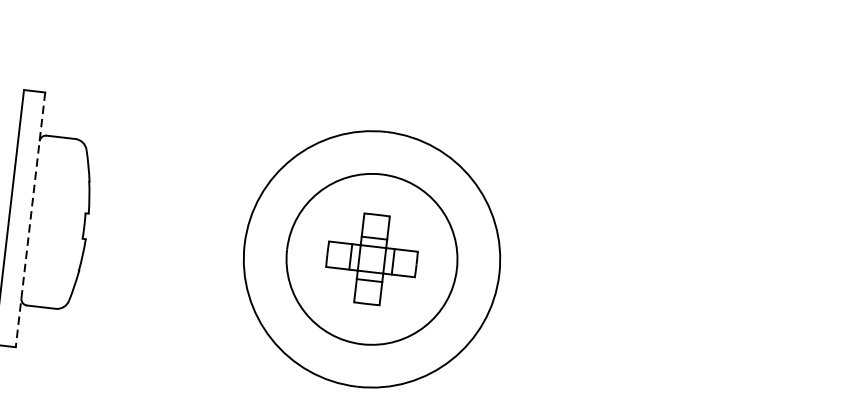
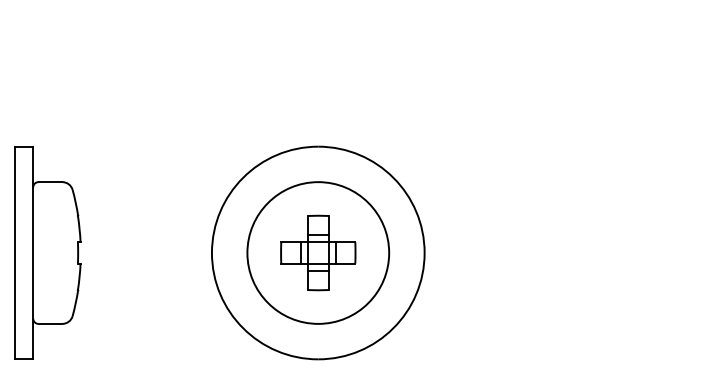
line: (30, 220) -> (33, 253), dashed -> solid

